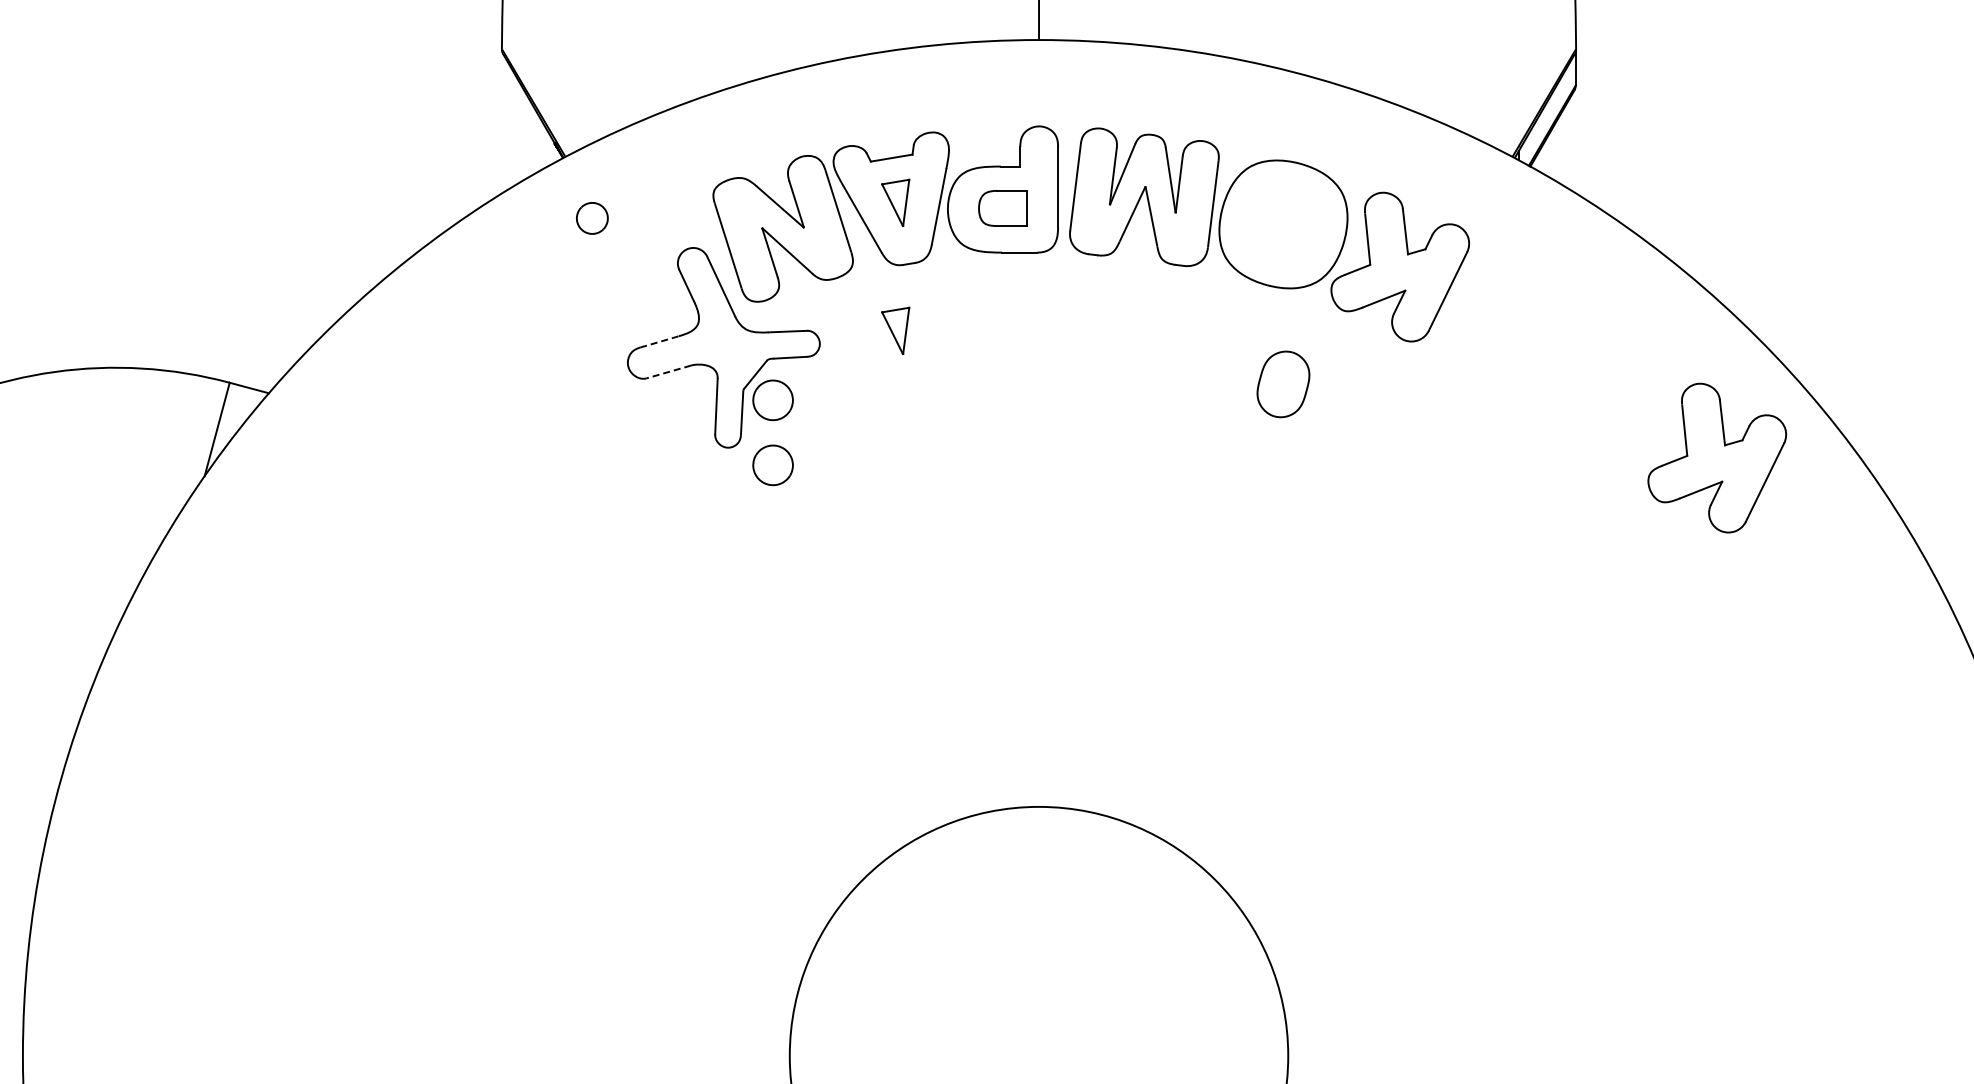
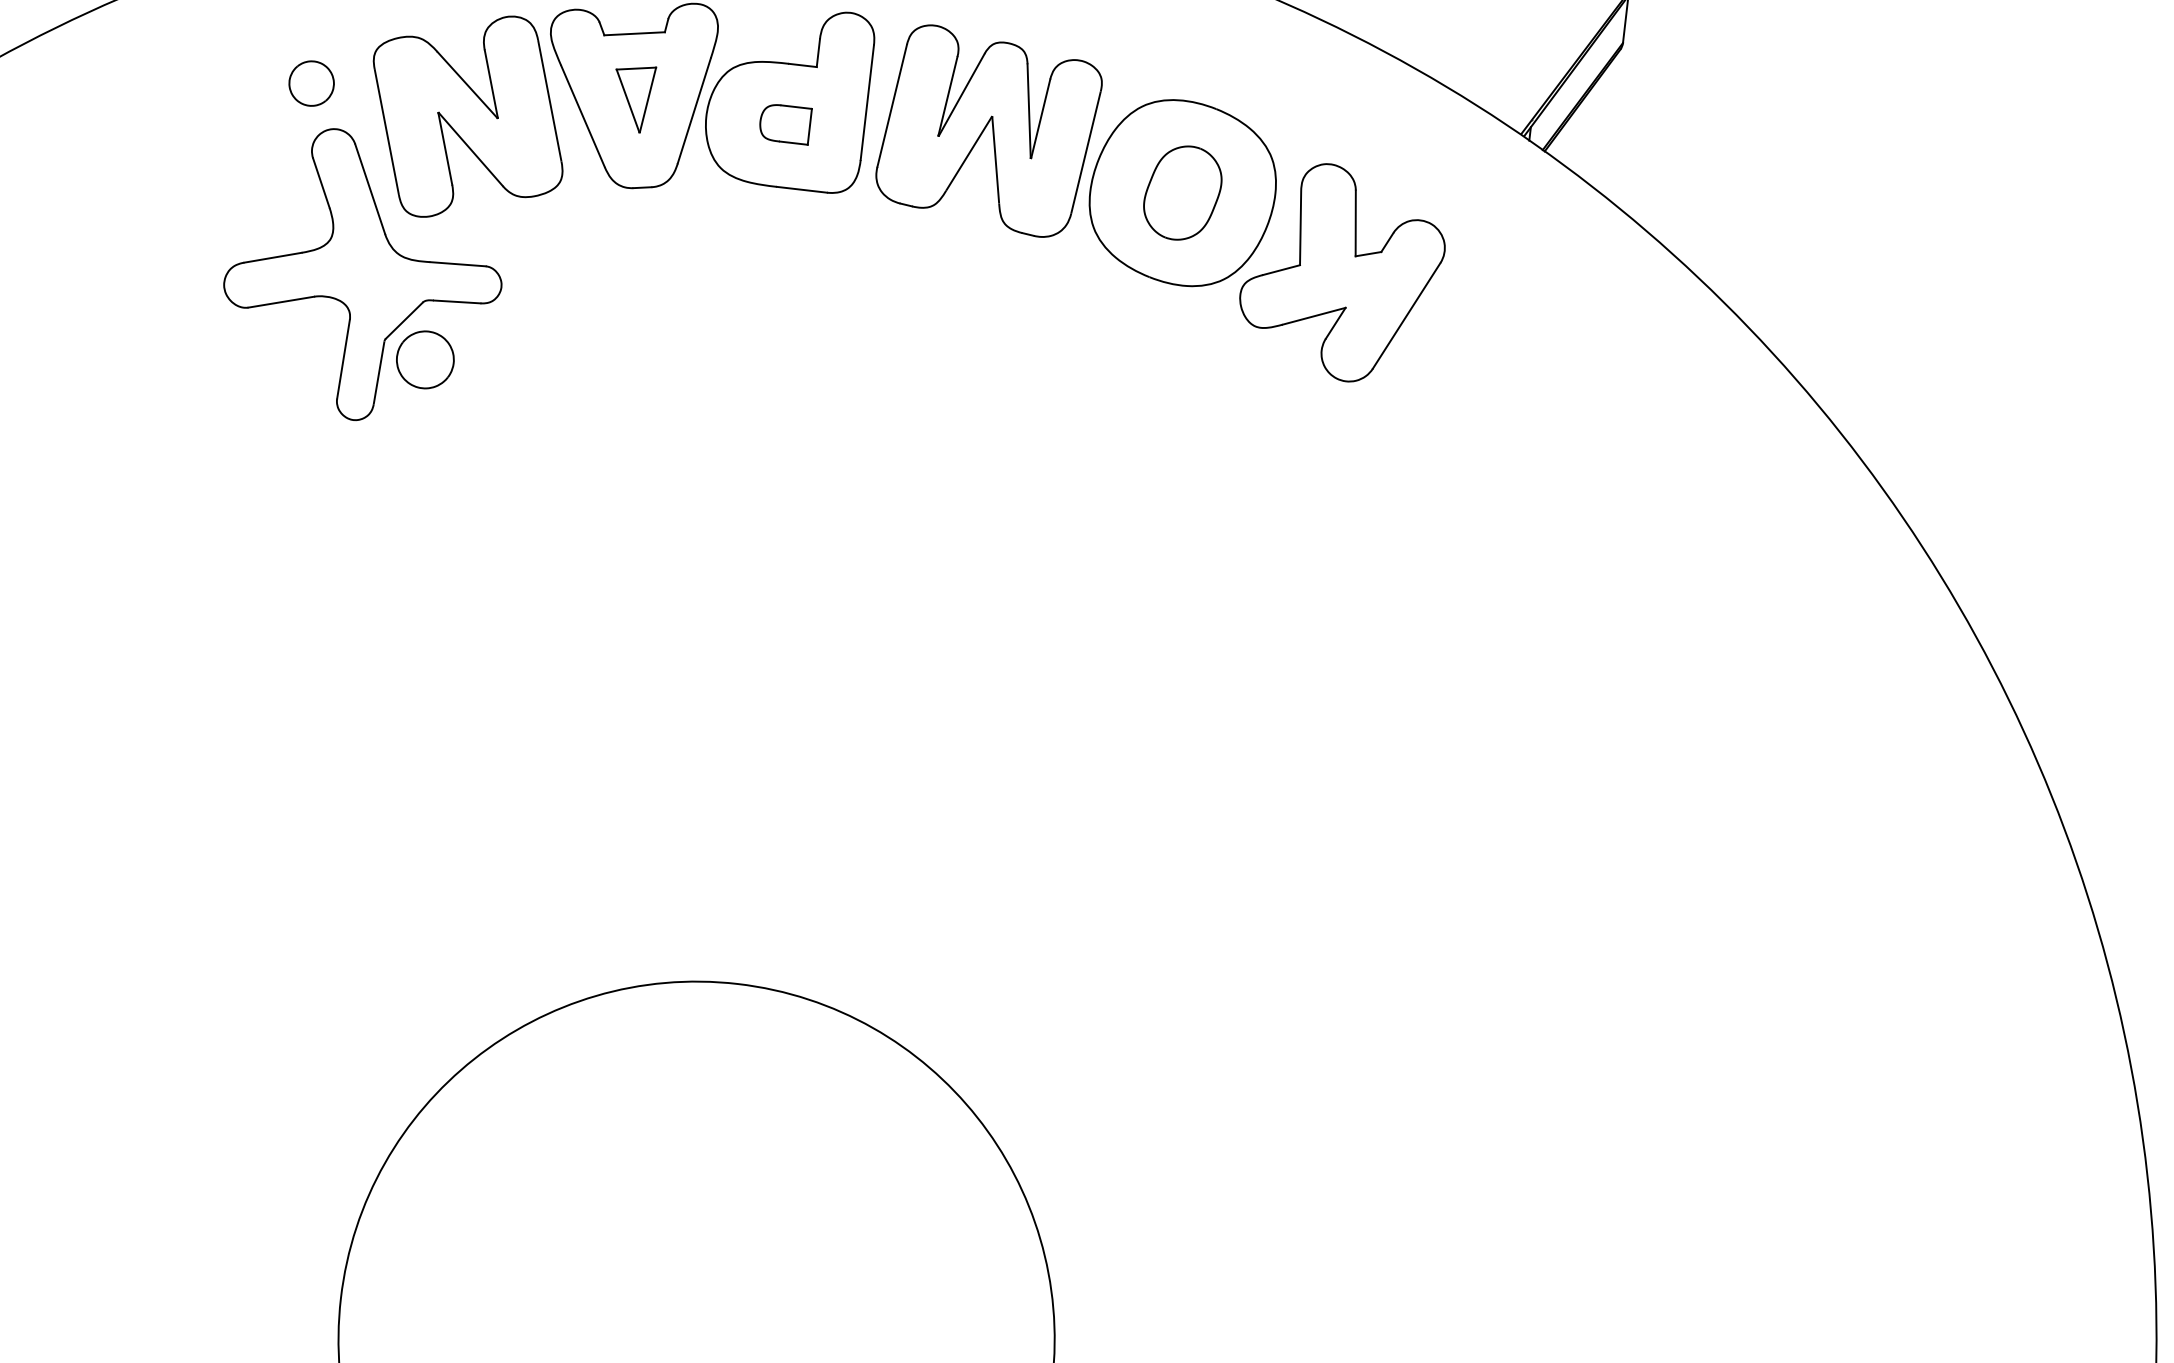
part: (1002, 208) -> (784, 123), size x0.71
part: (592, 218) -> (311, 83), moved
part: (895, 330) -> (611, 280), removed
line: (660, 341) -> (274, 257), dashed -> solid
line: (668, 372) -> (280, 302), dashed -> solid
part: (1283, 384) -> (1182, 193), moved
part: (1717, 457) -> (1763, 597), removed
part: (772, 465) -> (413, 452), removed

